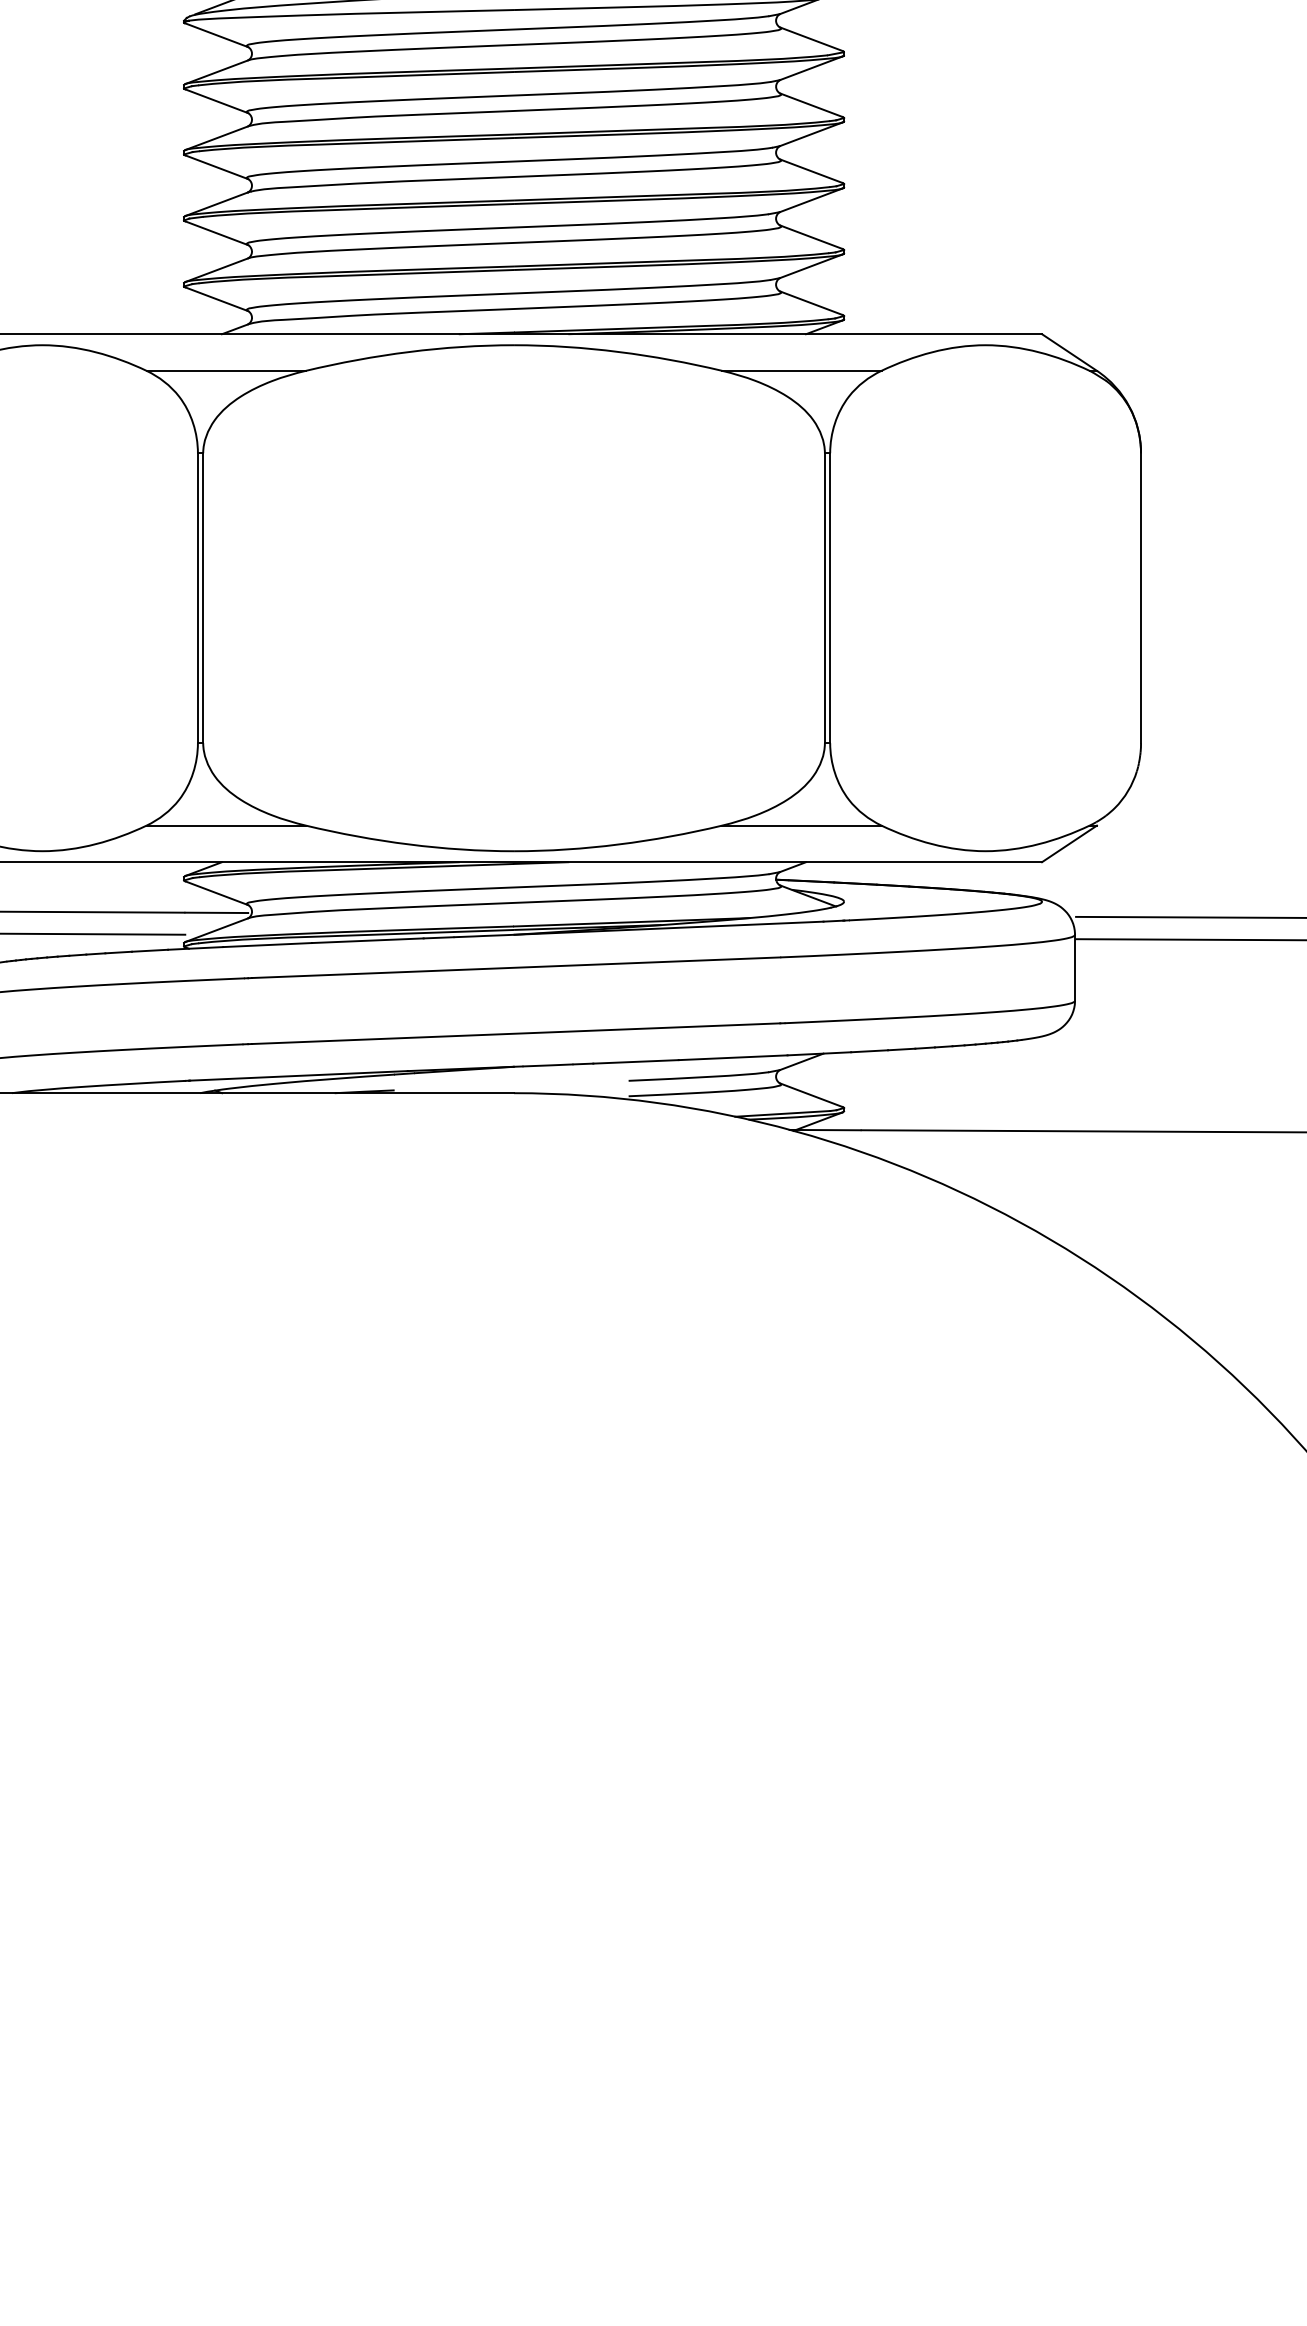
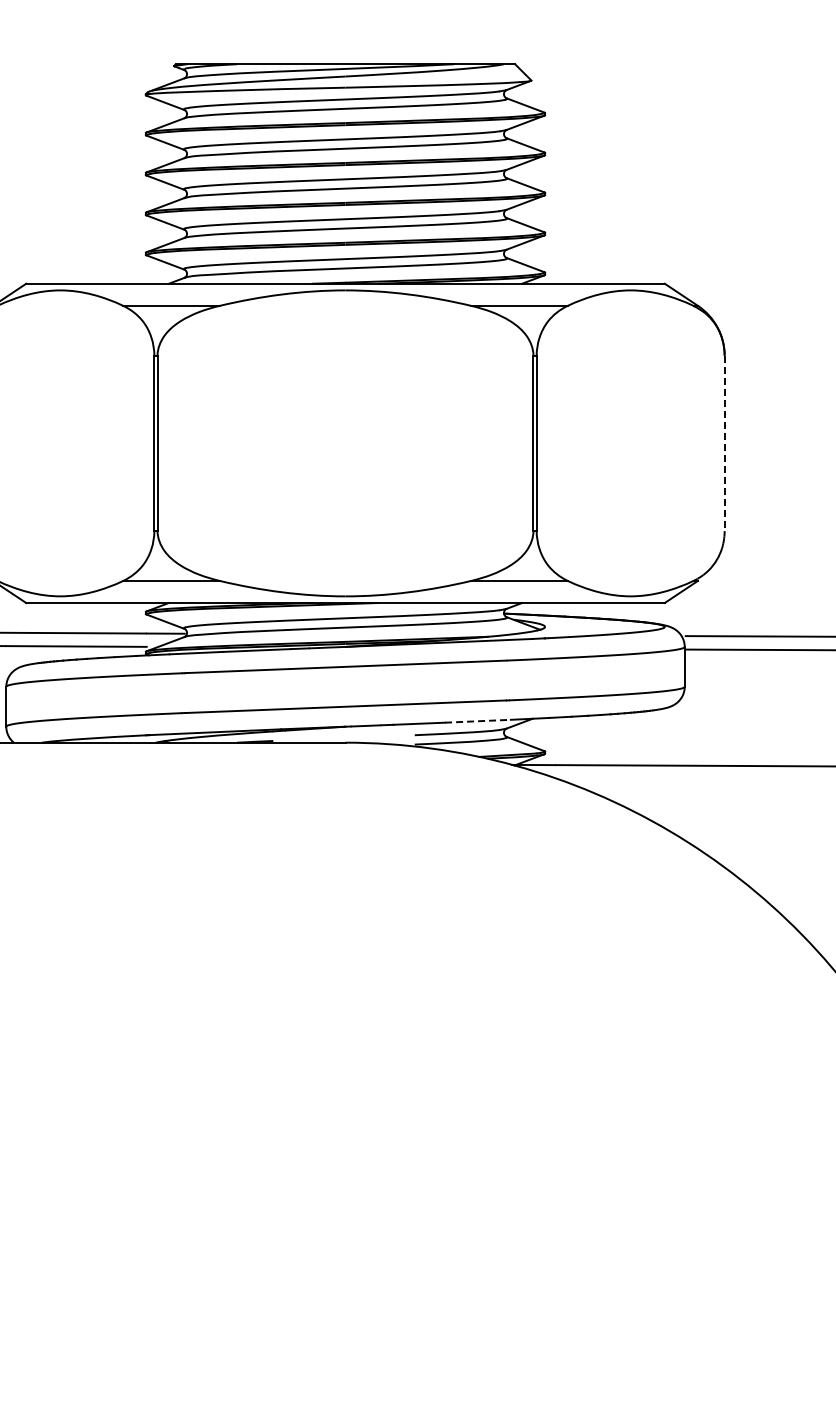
line: (1140, 598) -> (724, 443), solid -> dashed
line: (733, 1058) -> (478, 721), solid -> dashed

